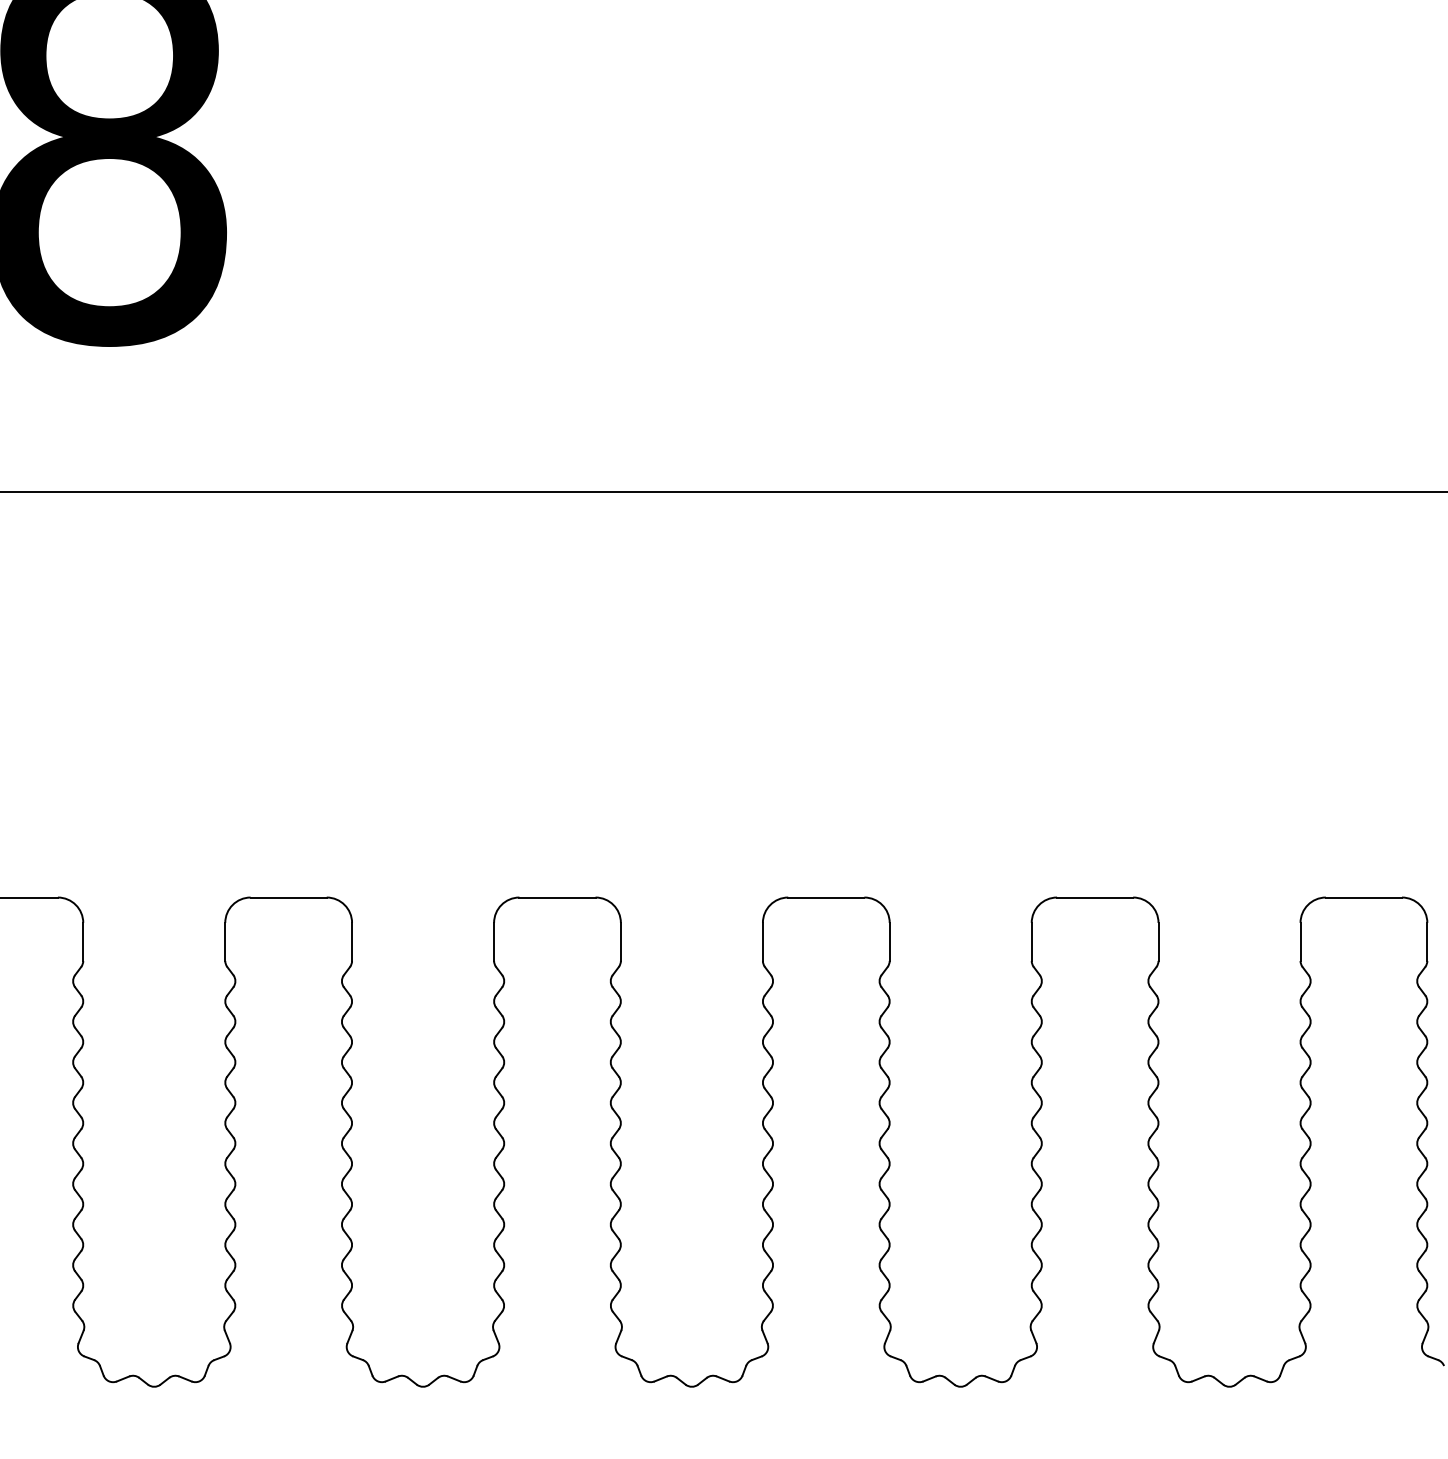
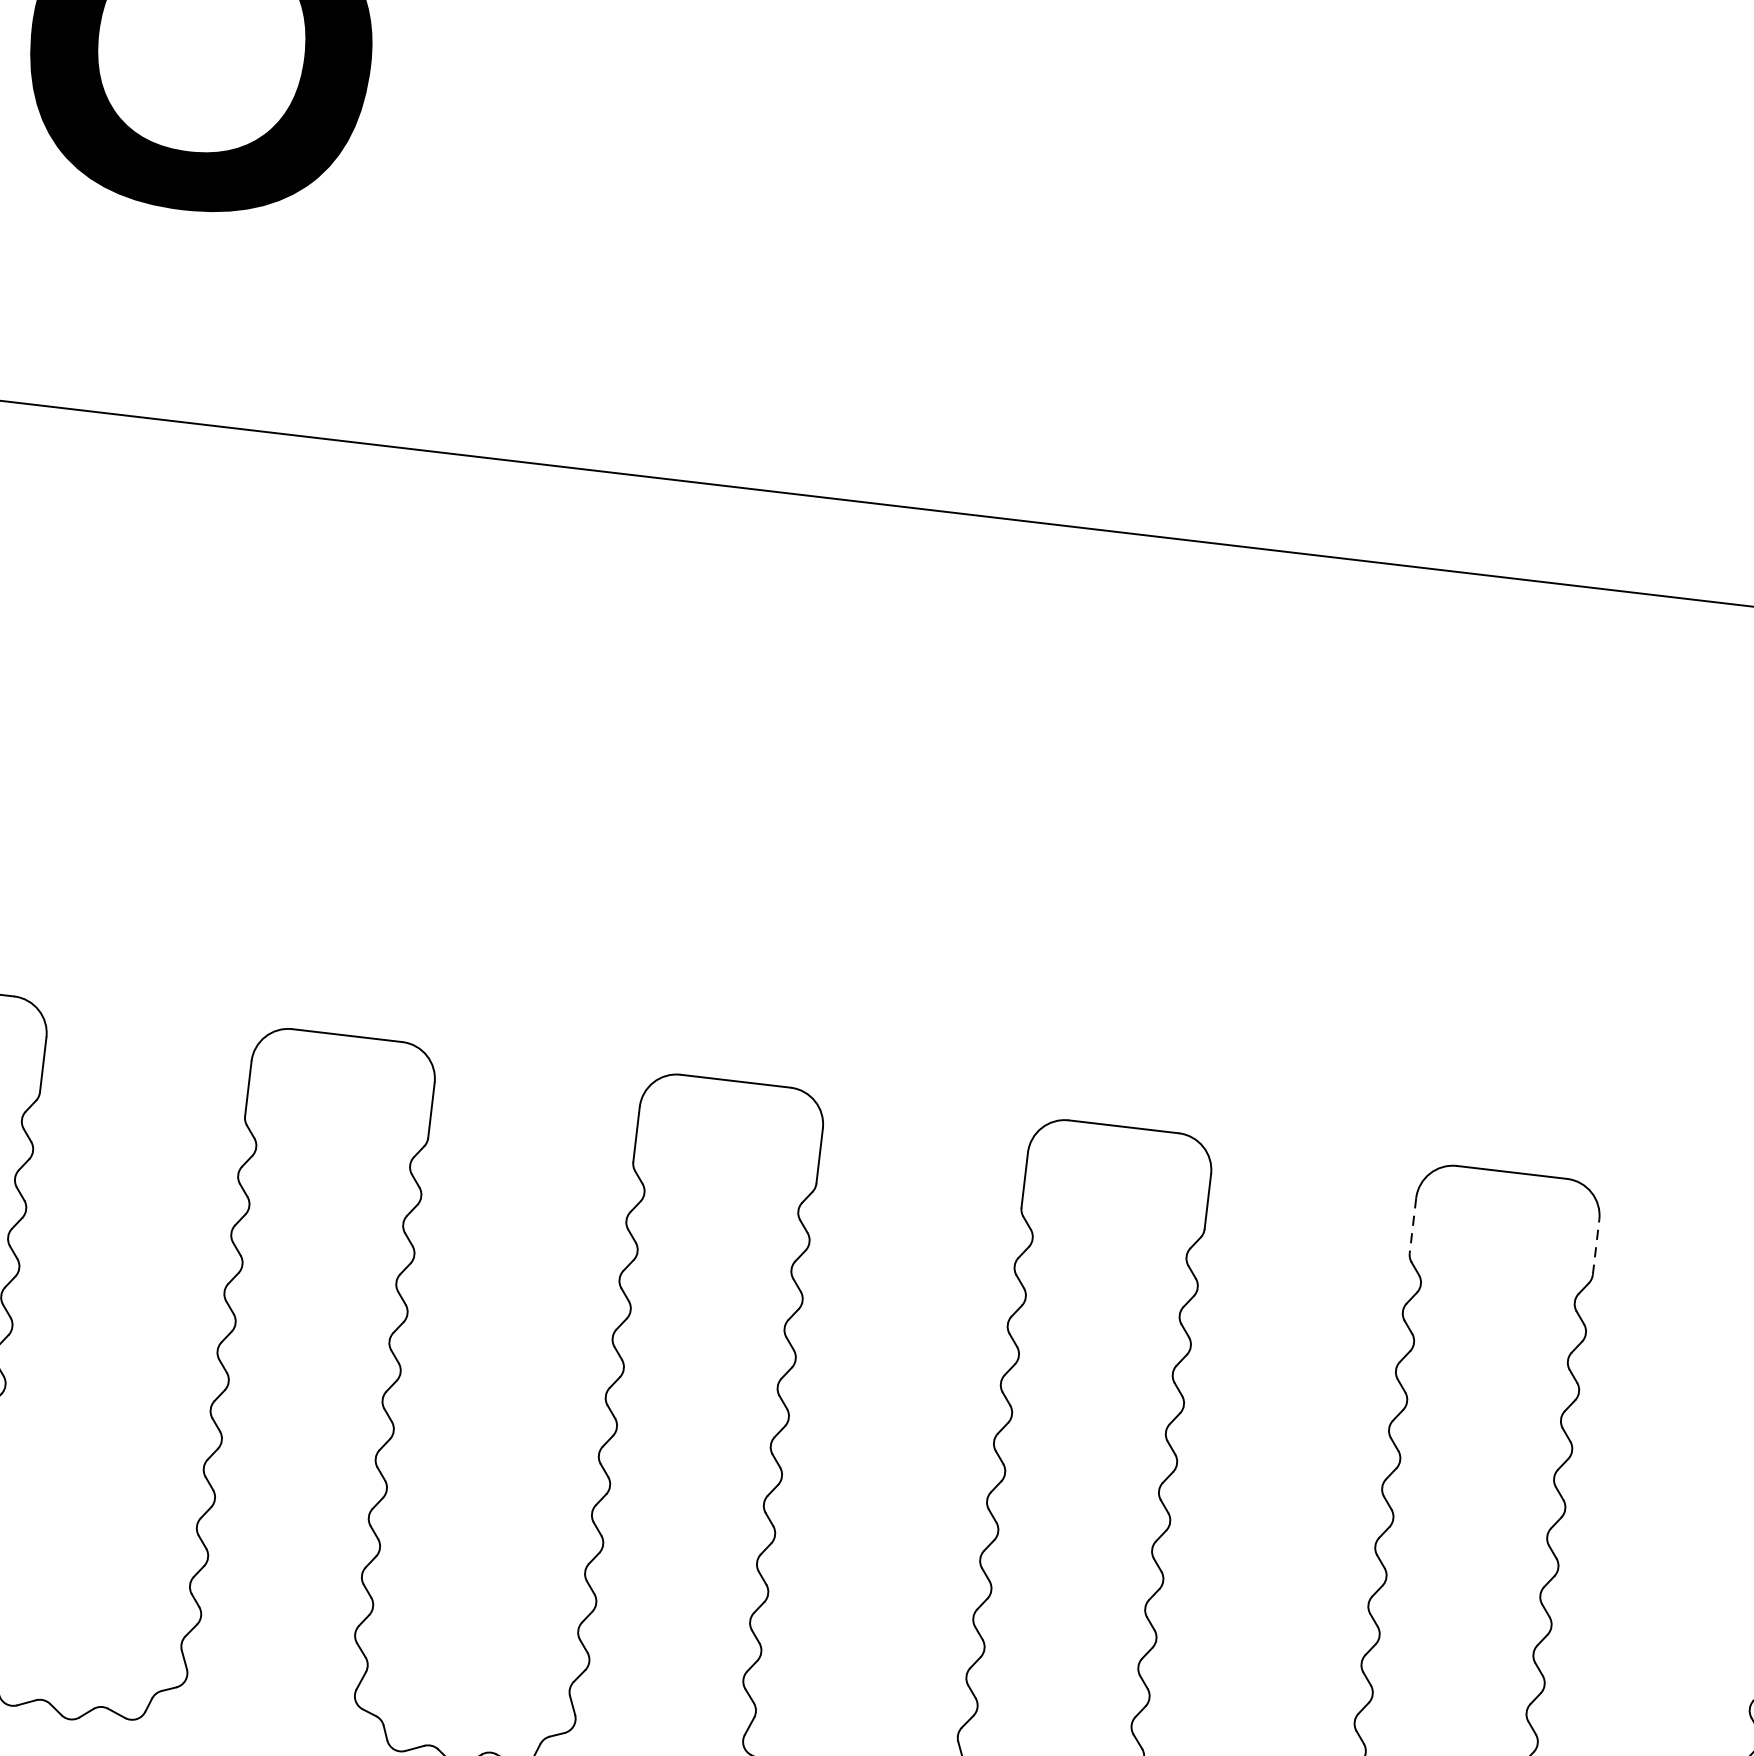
line: (1158, 941) -> (1596, 1246), solid -> dashed
line: (1031, 942) -> (1412, 1226), solid -> dashed

